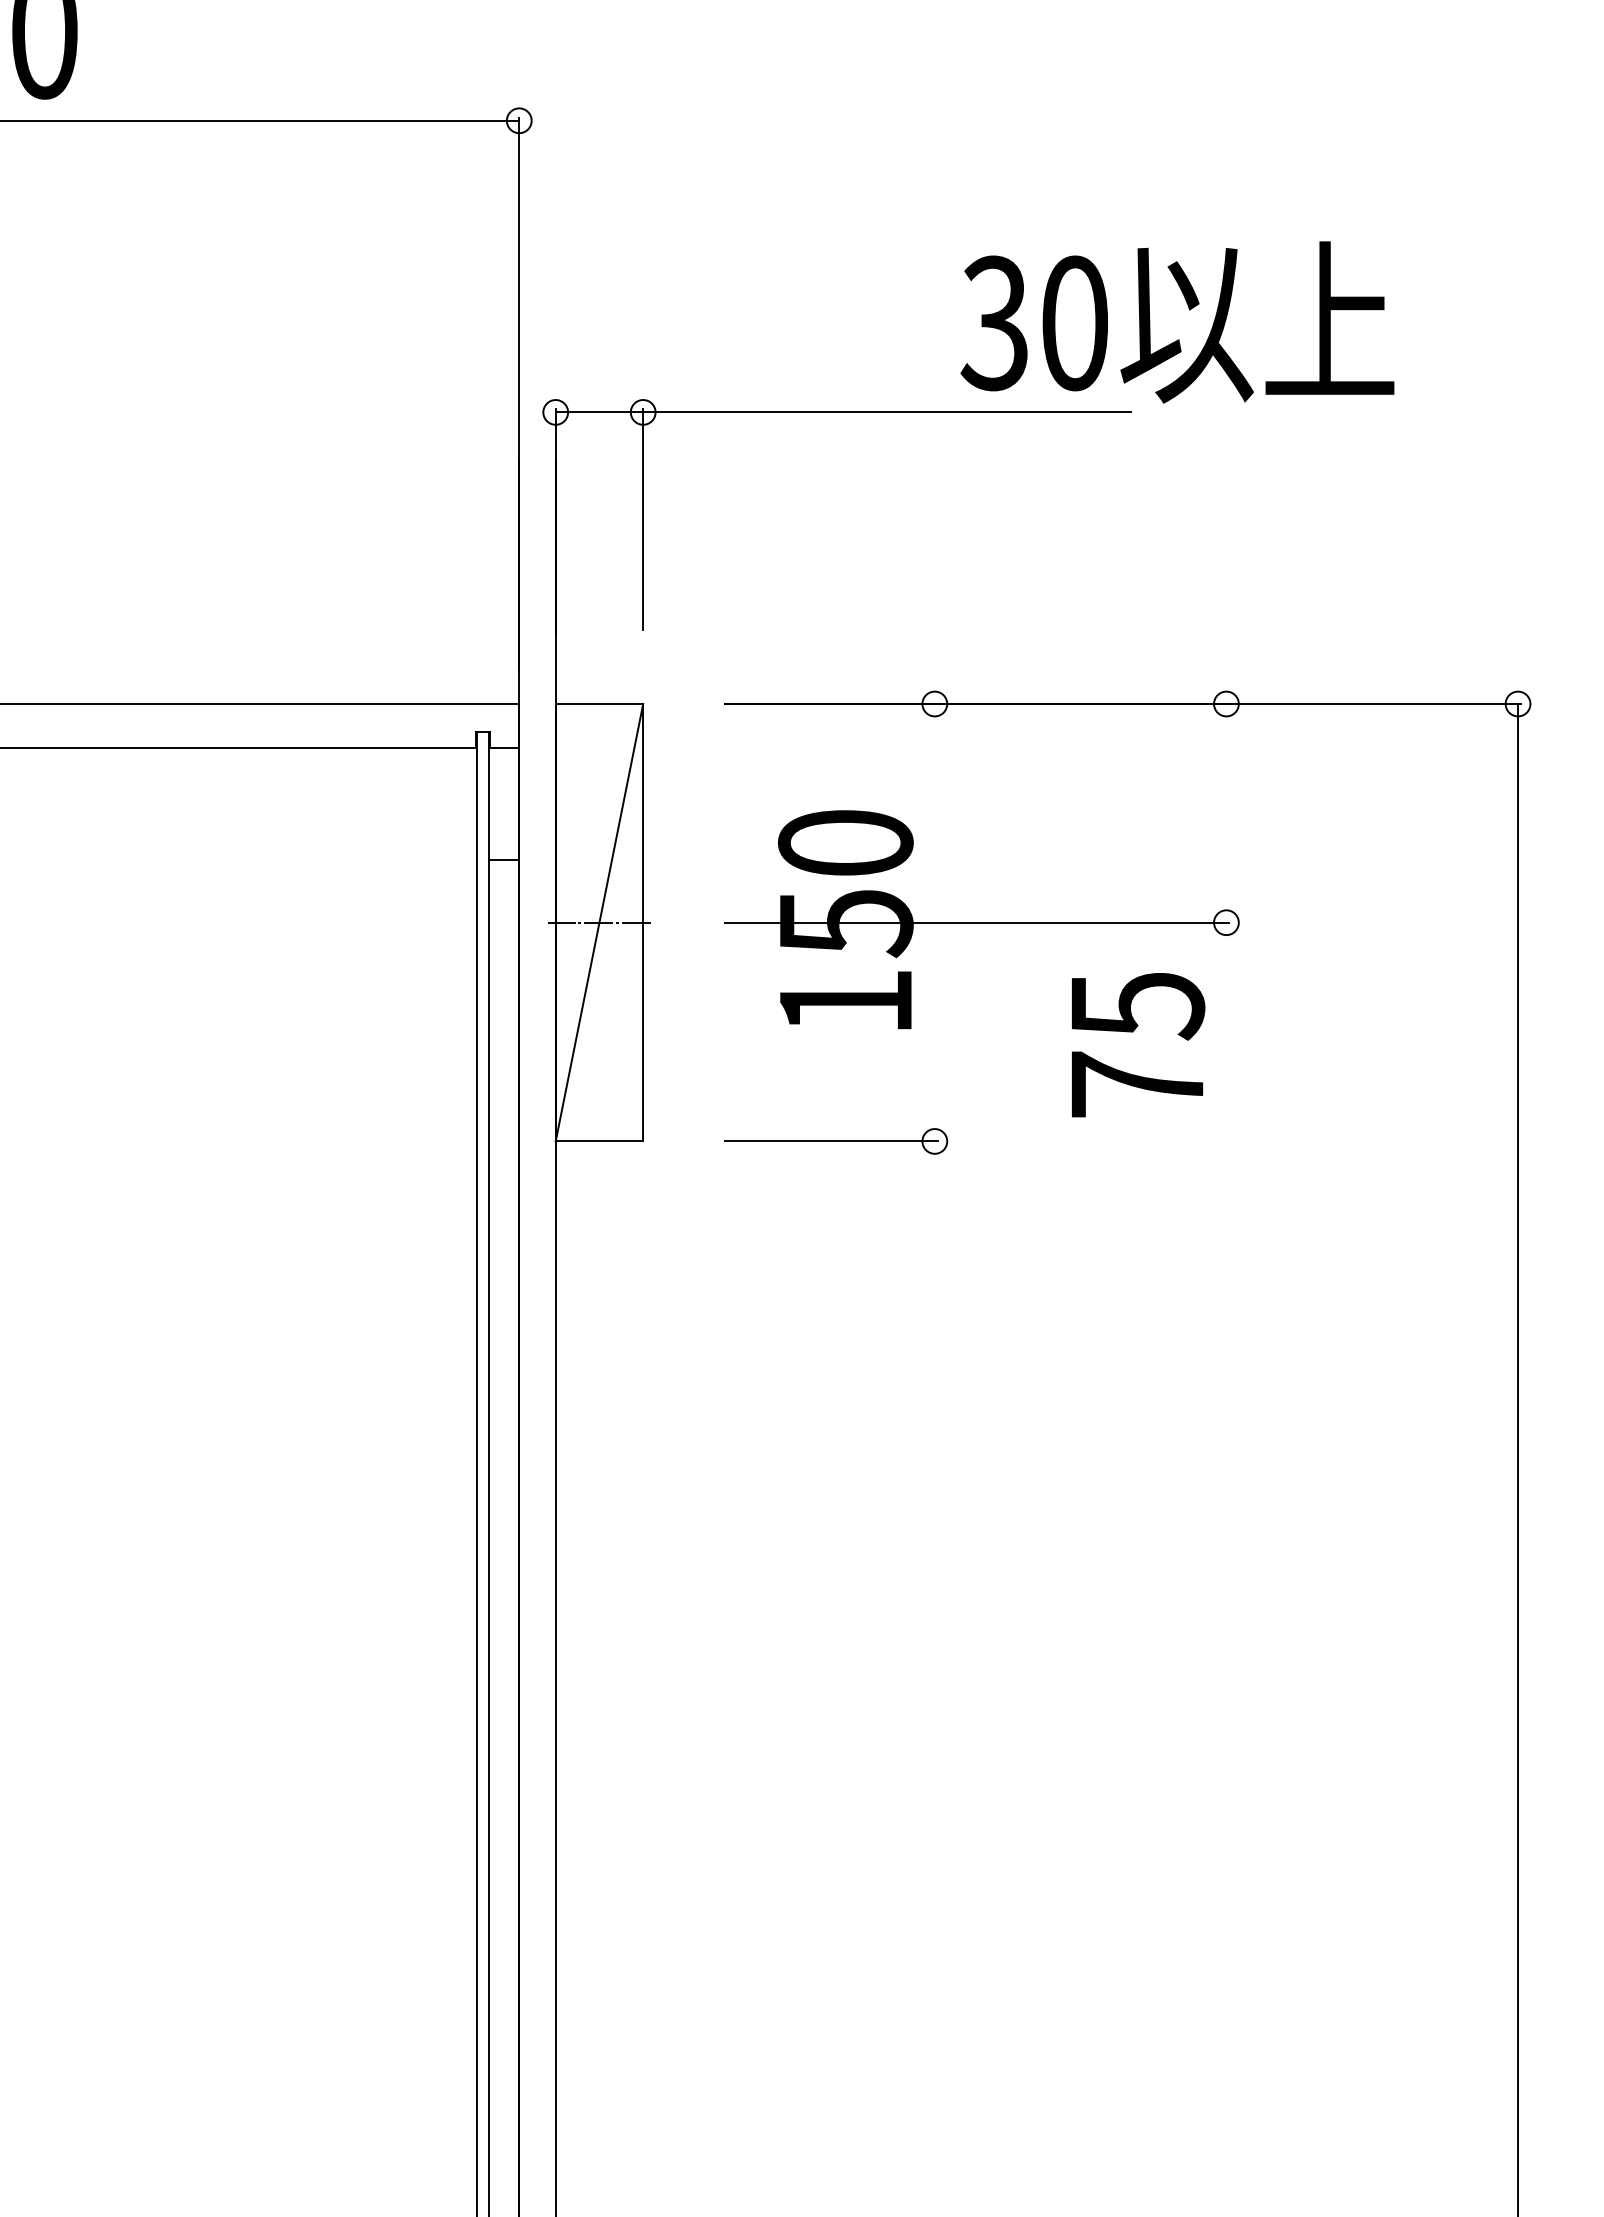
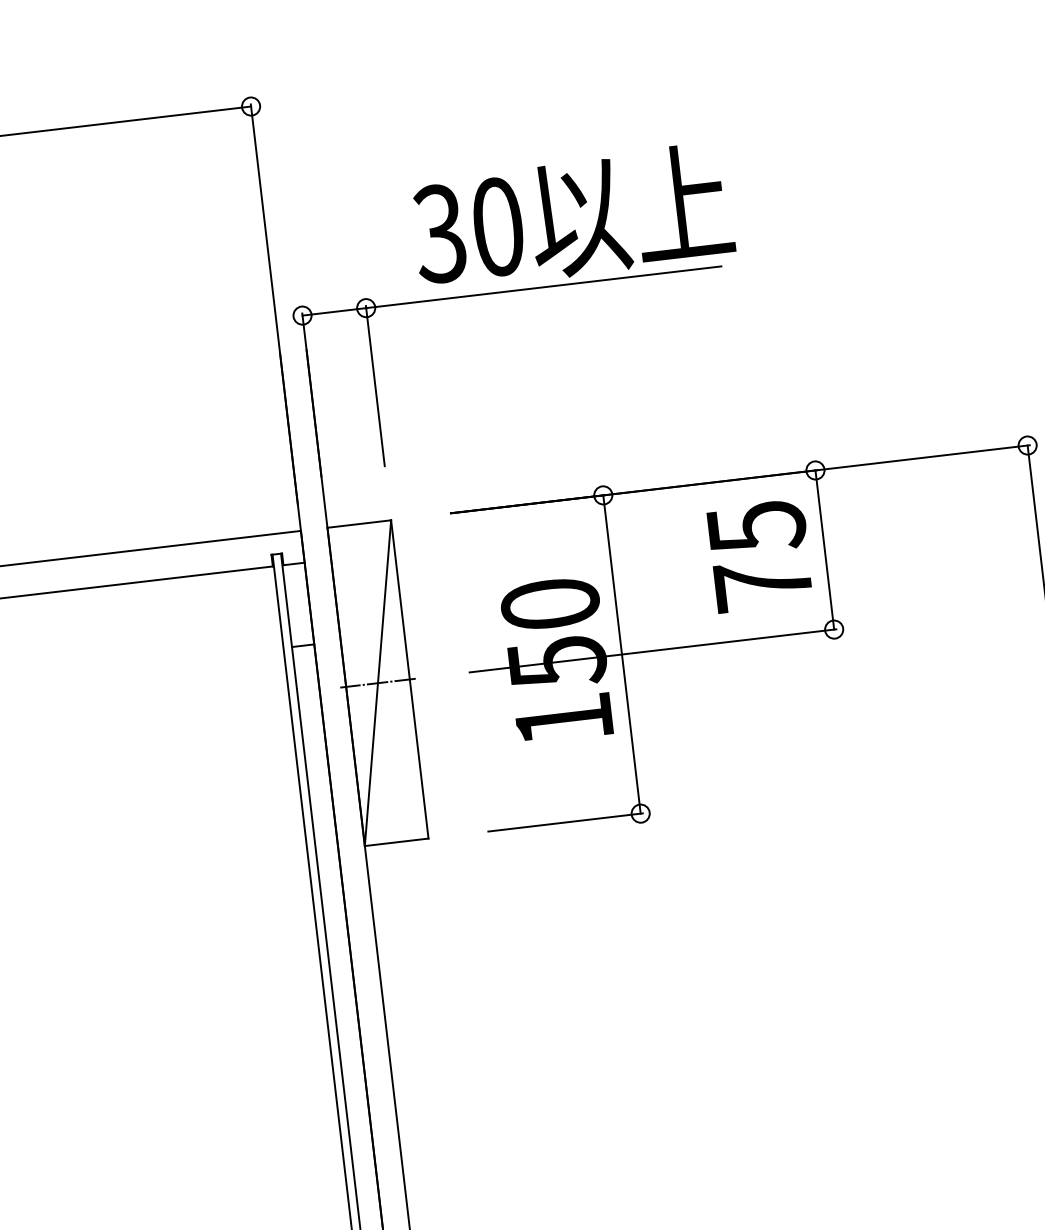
text: (1177, 322) -> (572, 217), moved
line: (1226, 813) -> (824, 550), added
line: (934, 922) -> (621, 654), added
text: (1138, 1045) -> (760, 556), moved

